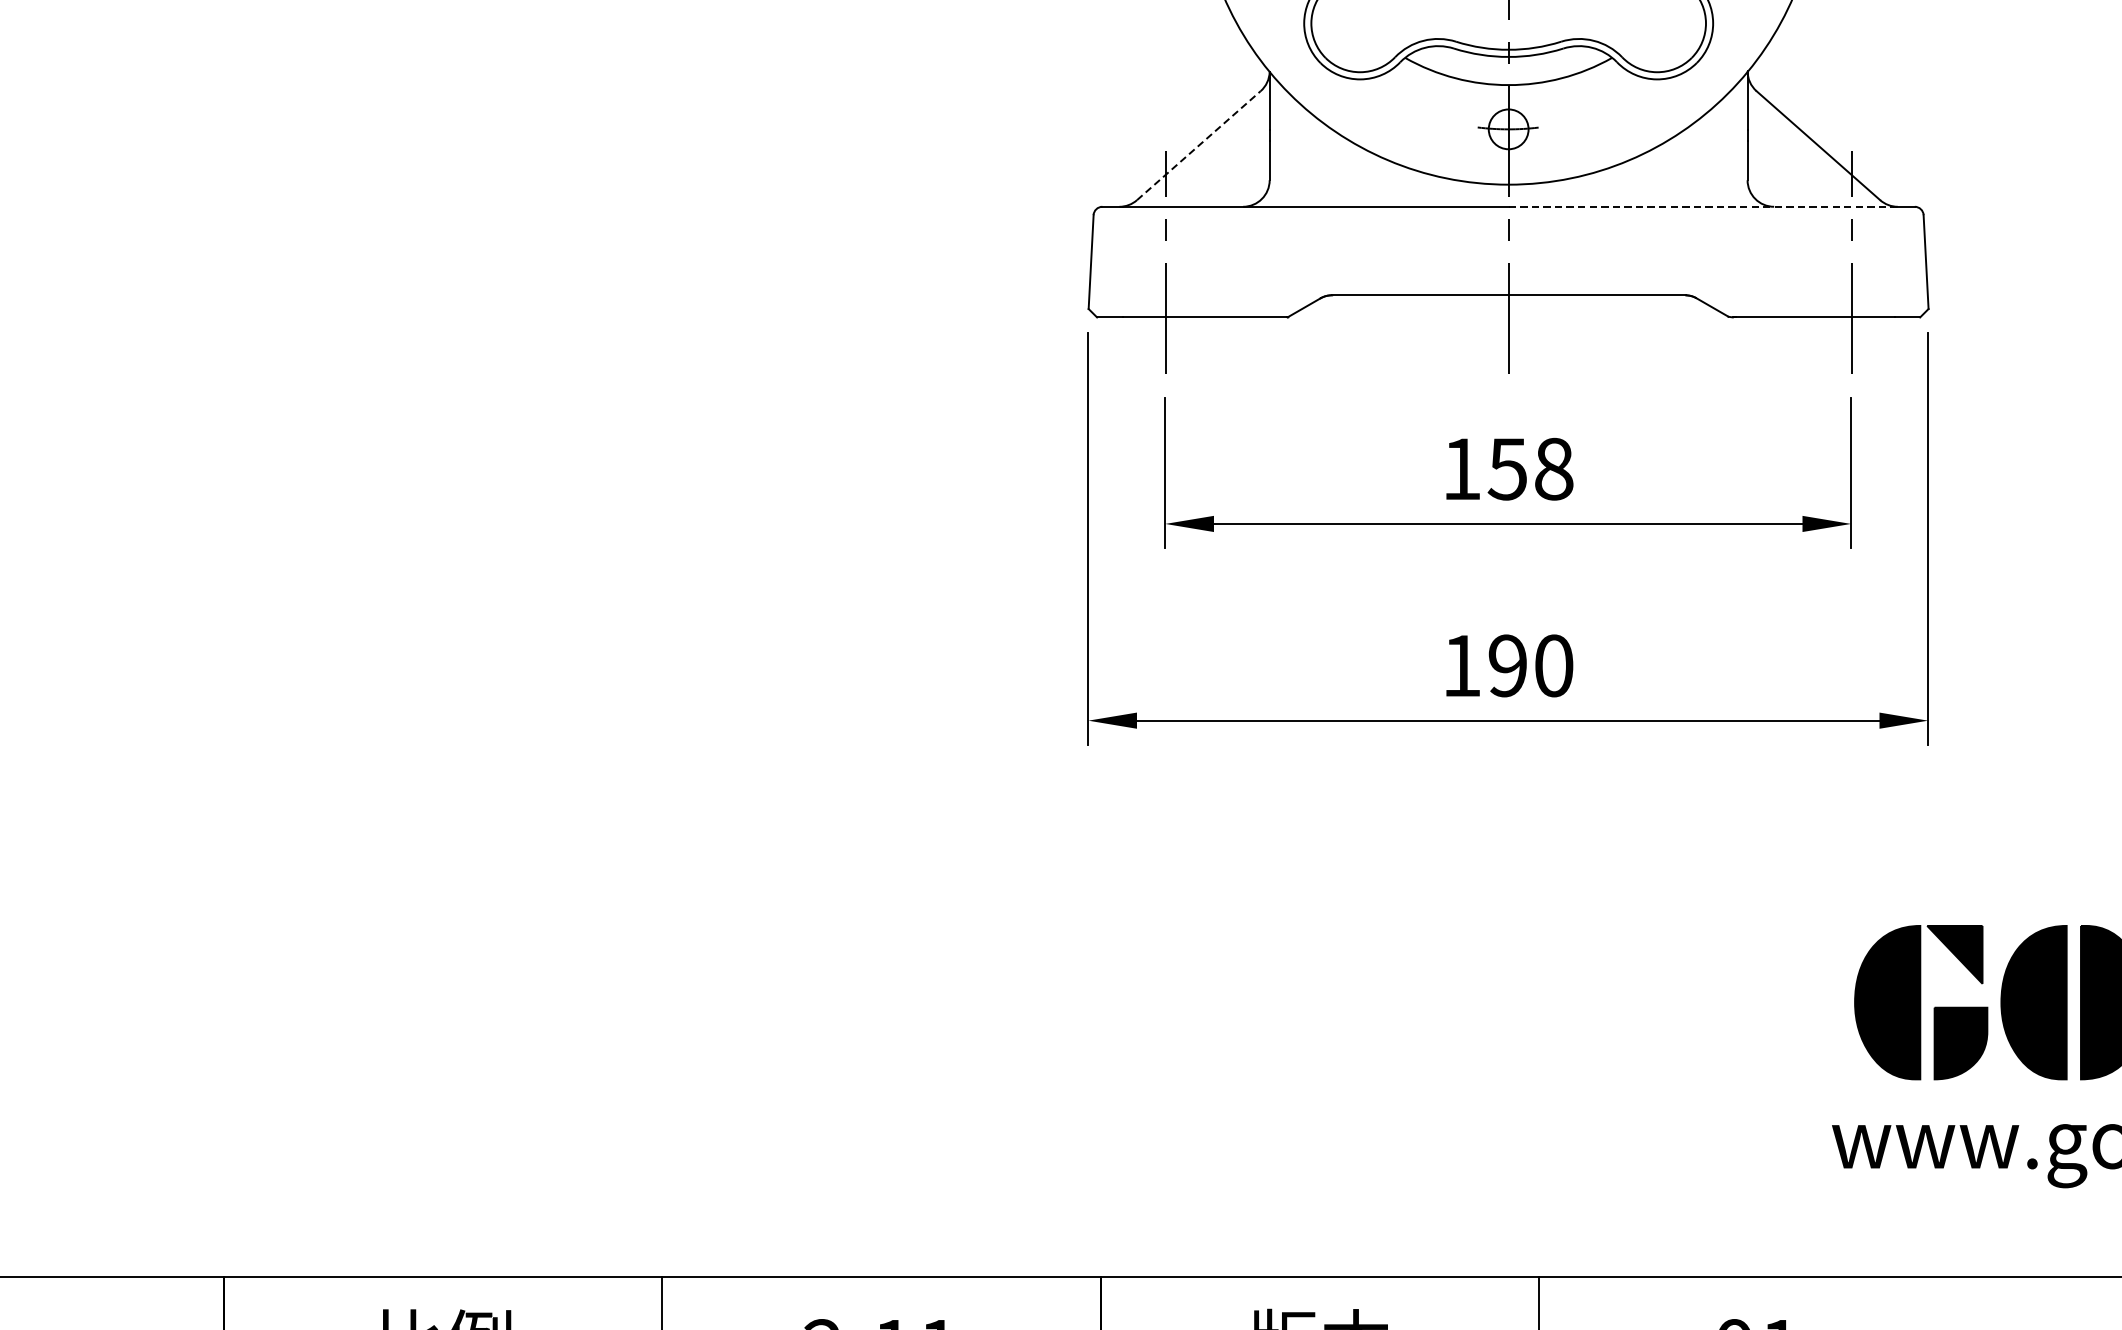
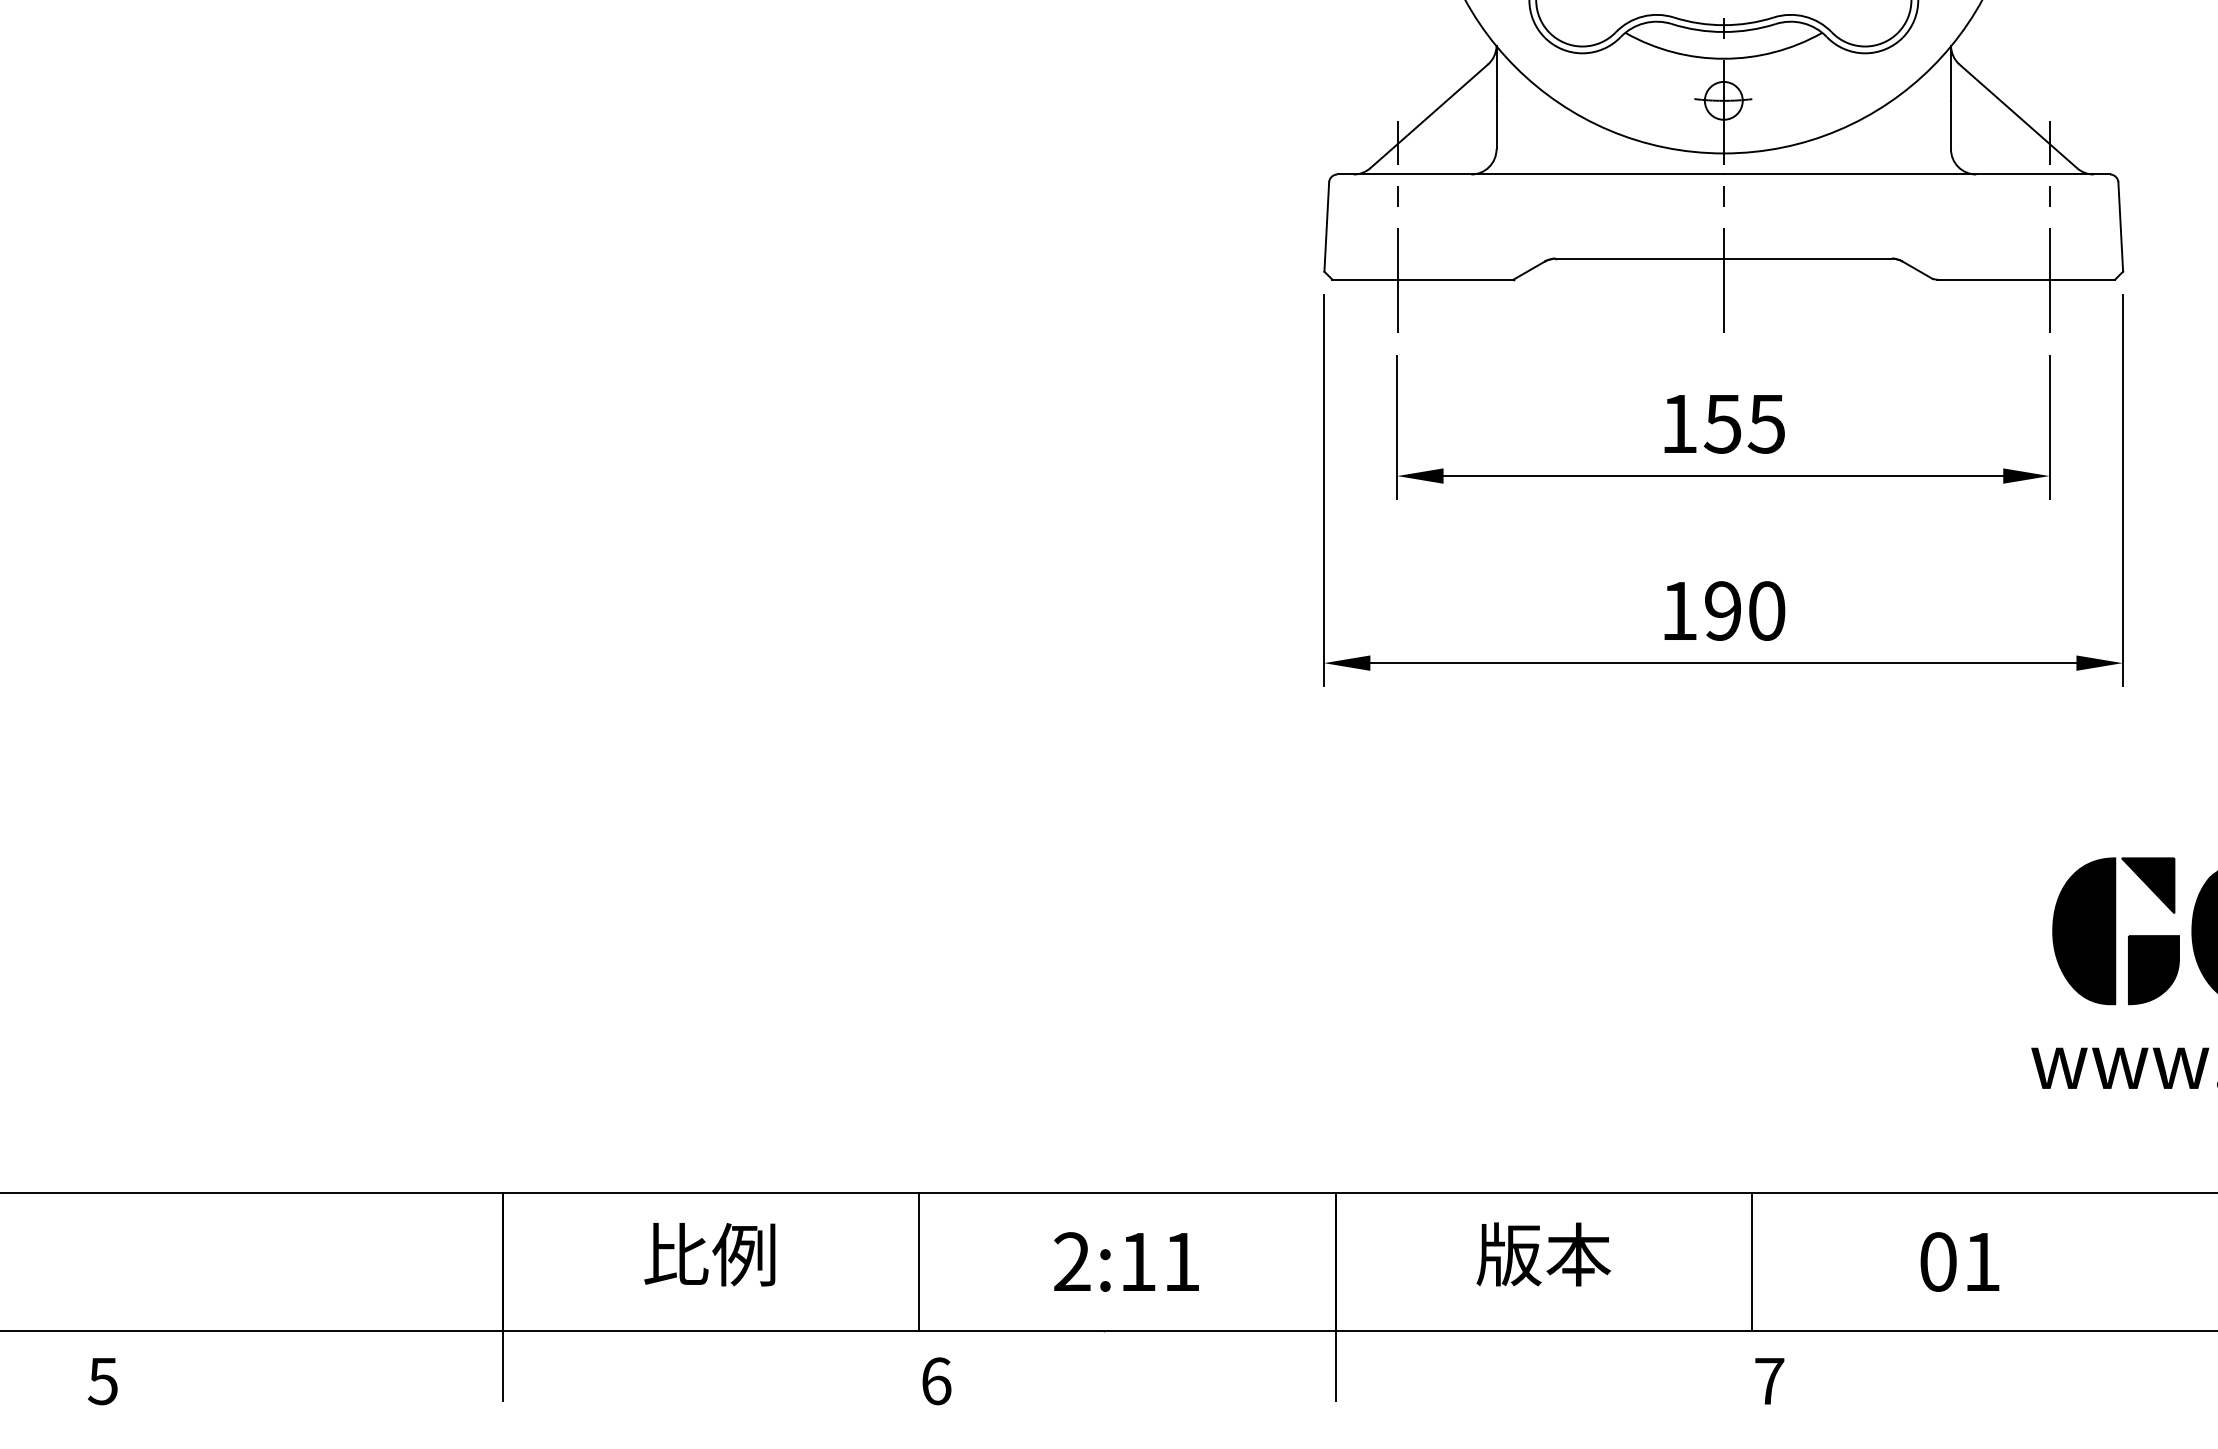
line: (1199, 145) -> (1429, 116), dashed -> solid
line: (1701, 206) -> (1907, 174), dashed -> solid
text: (1553, 468) -> (1766, 423), 158 -> 155

